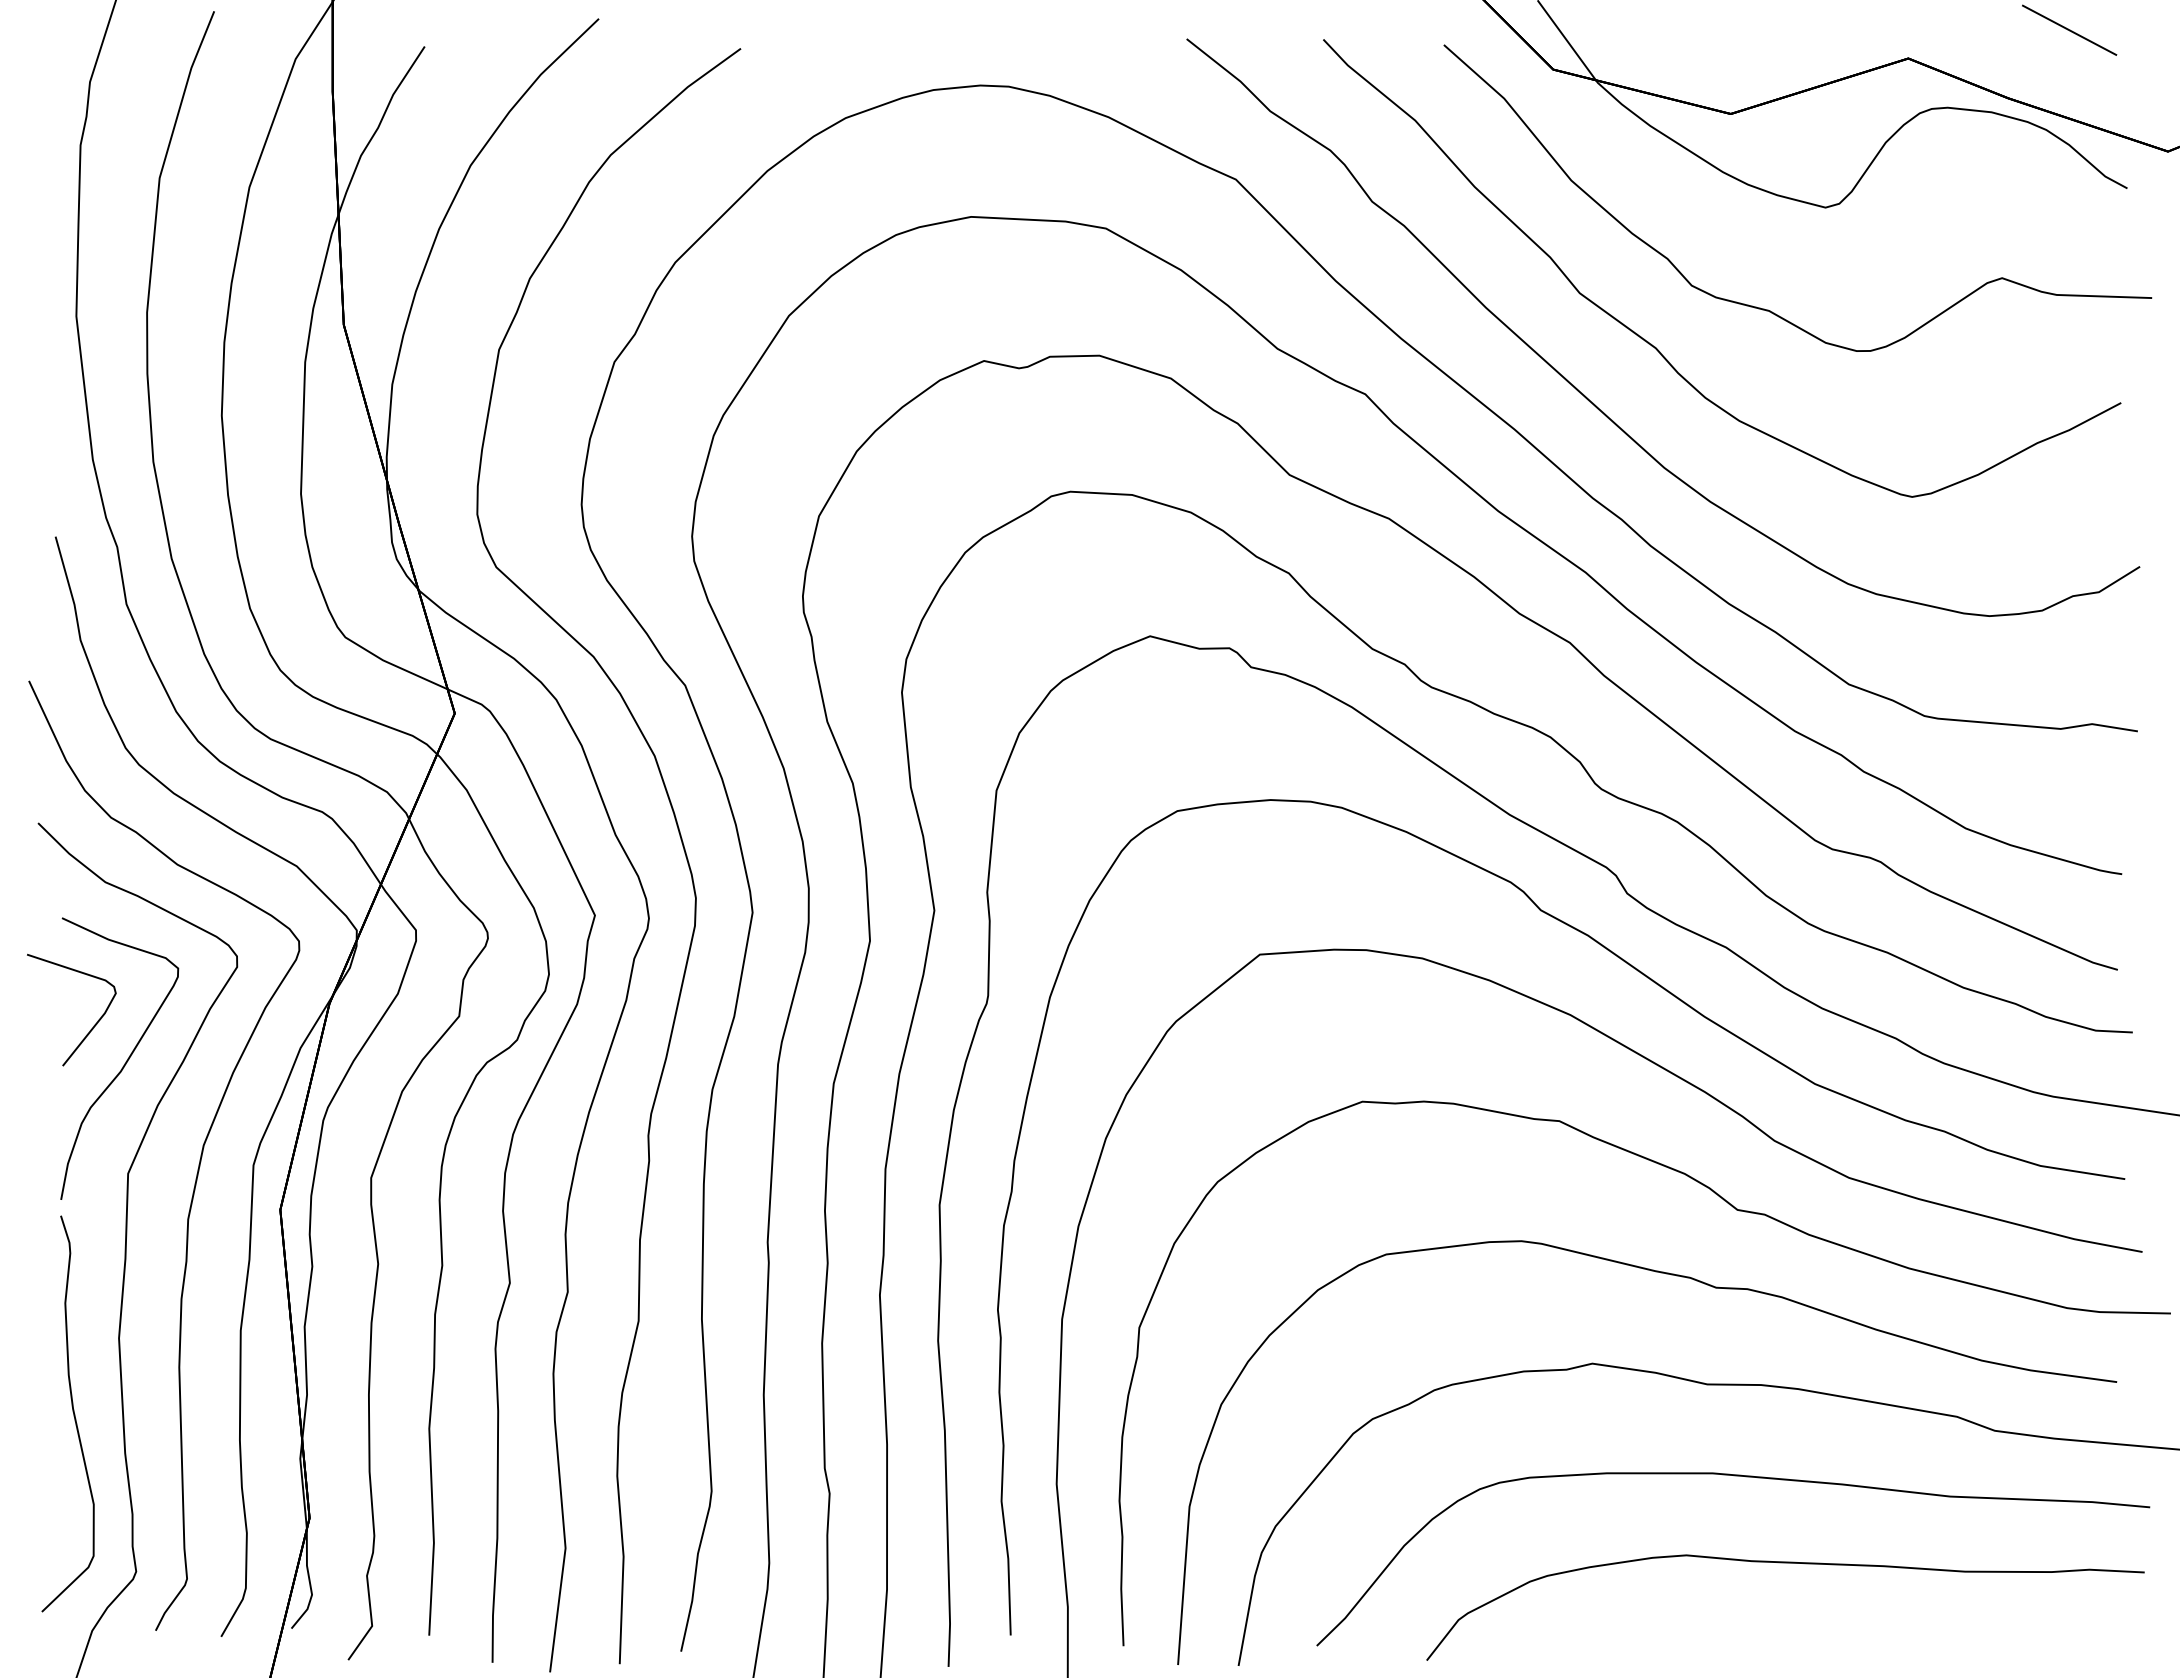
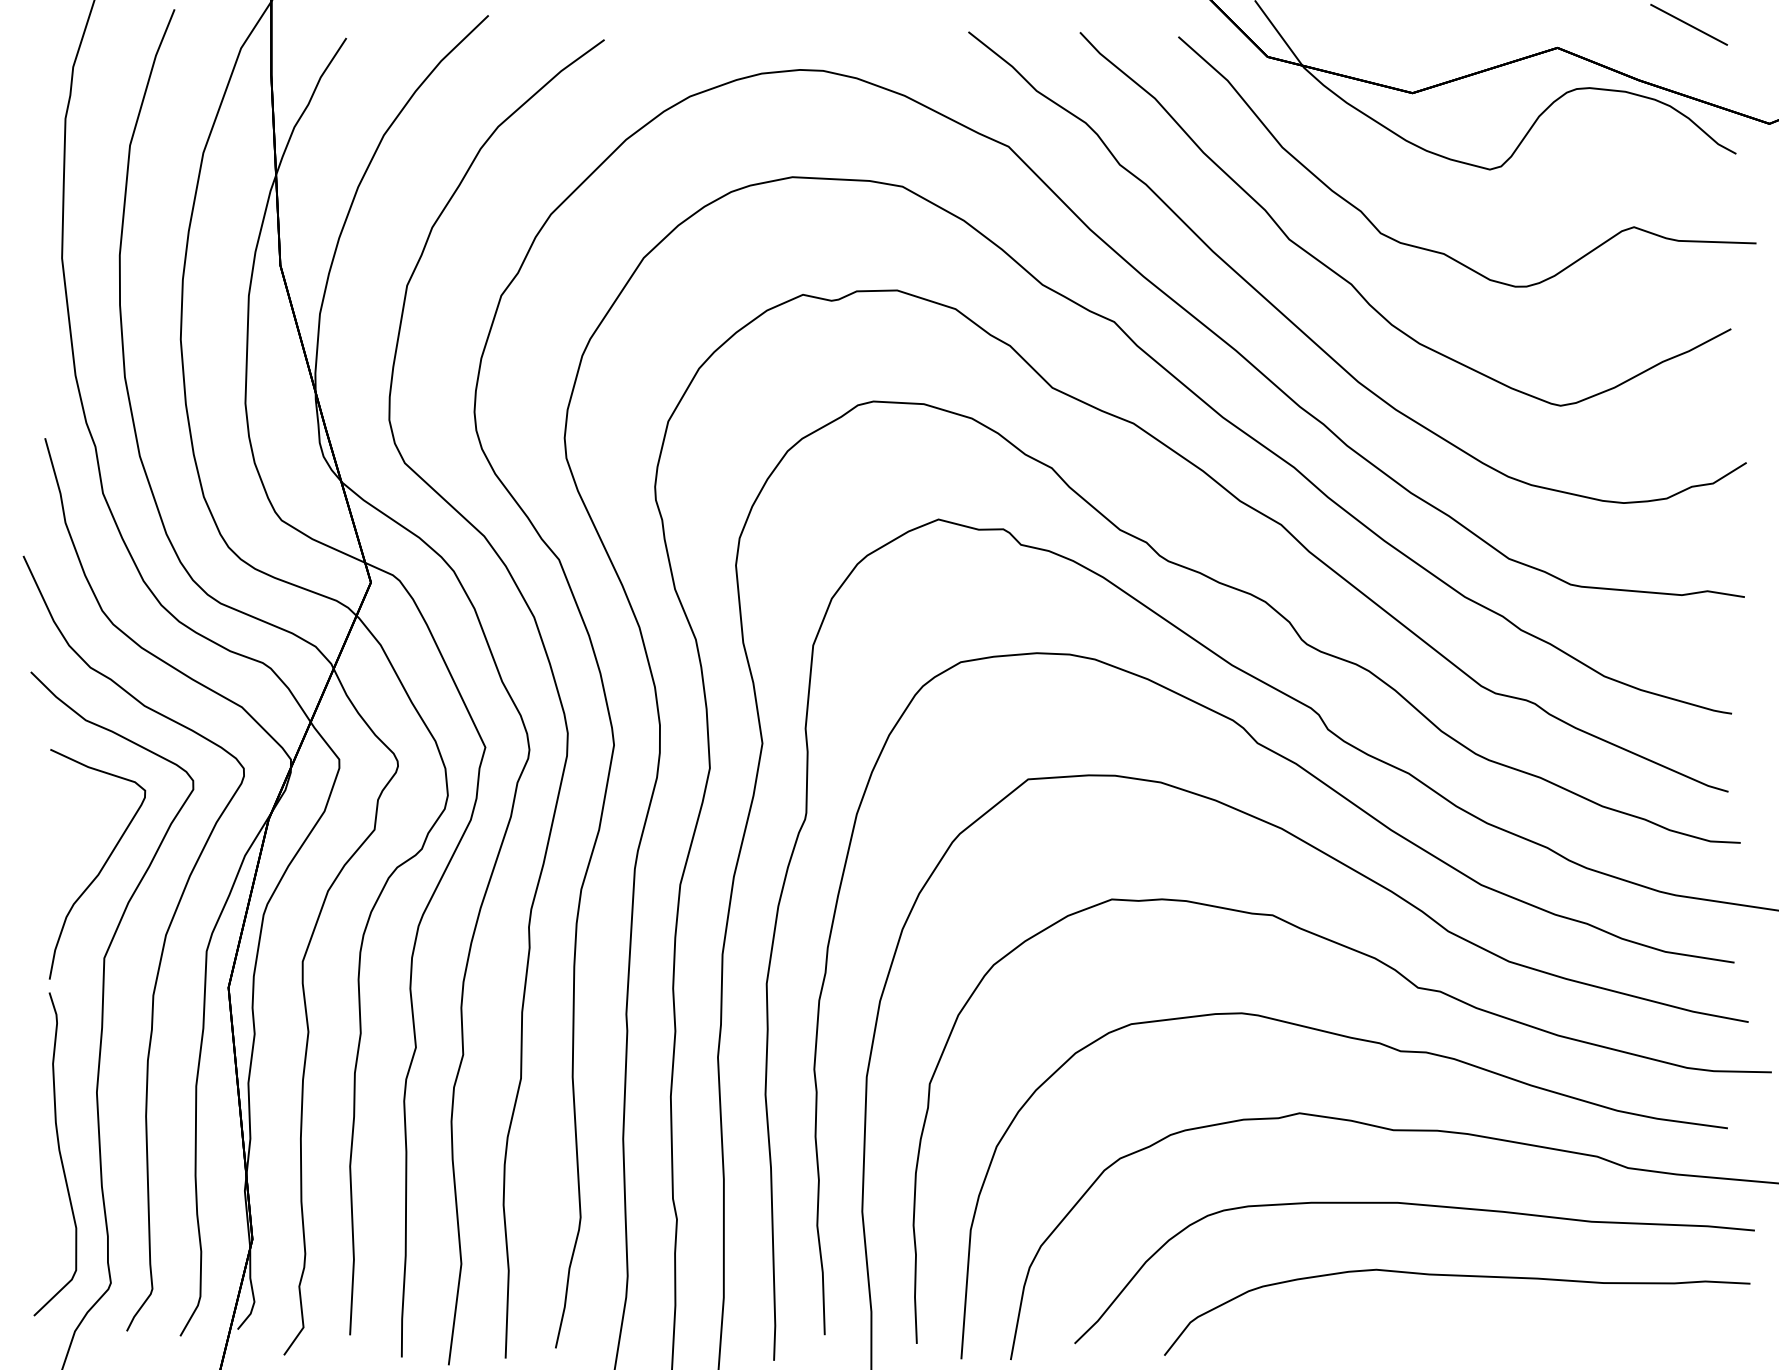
part: (93, 1025) -> (76, 837), removed

